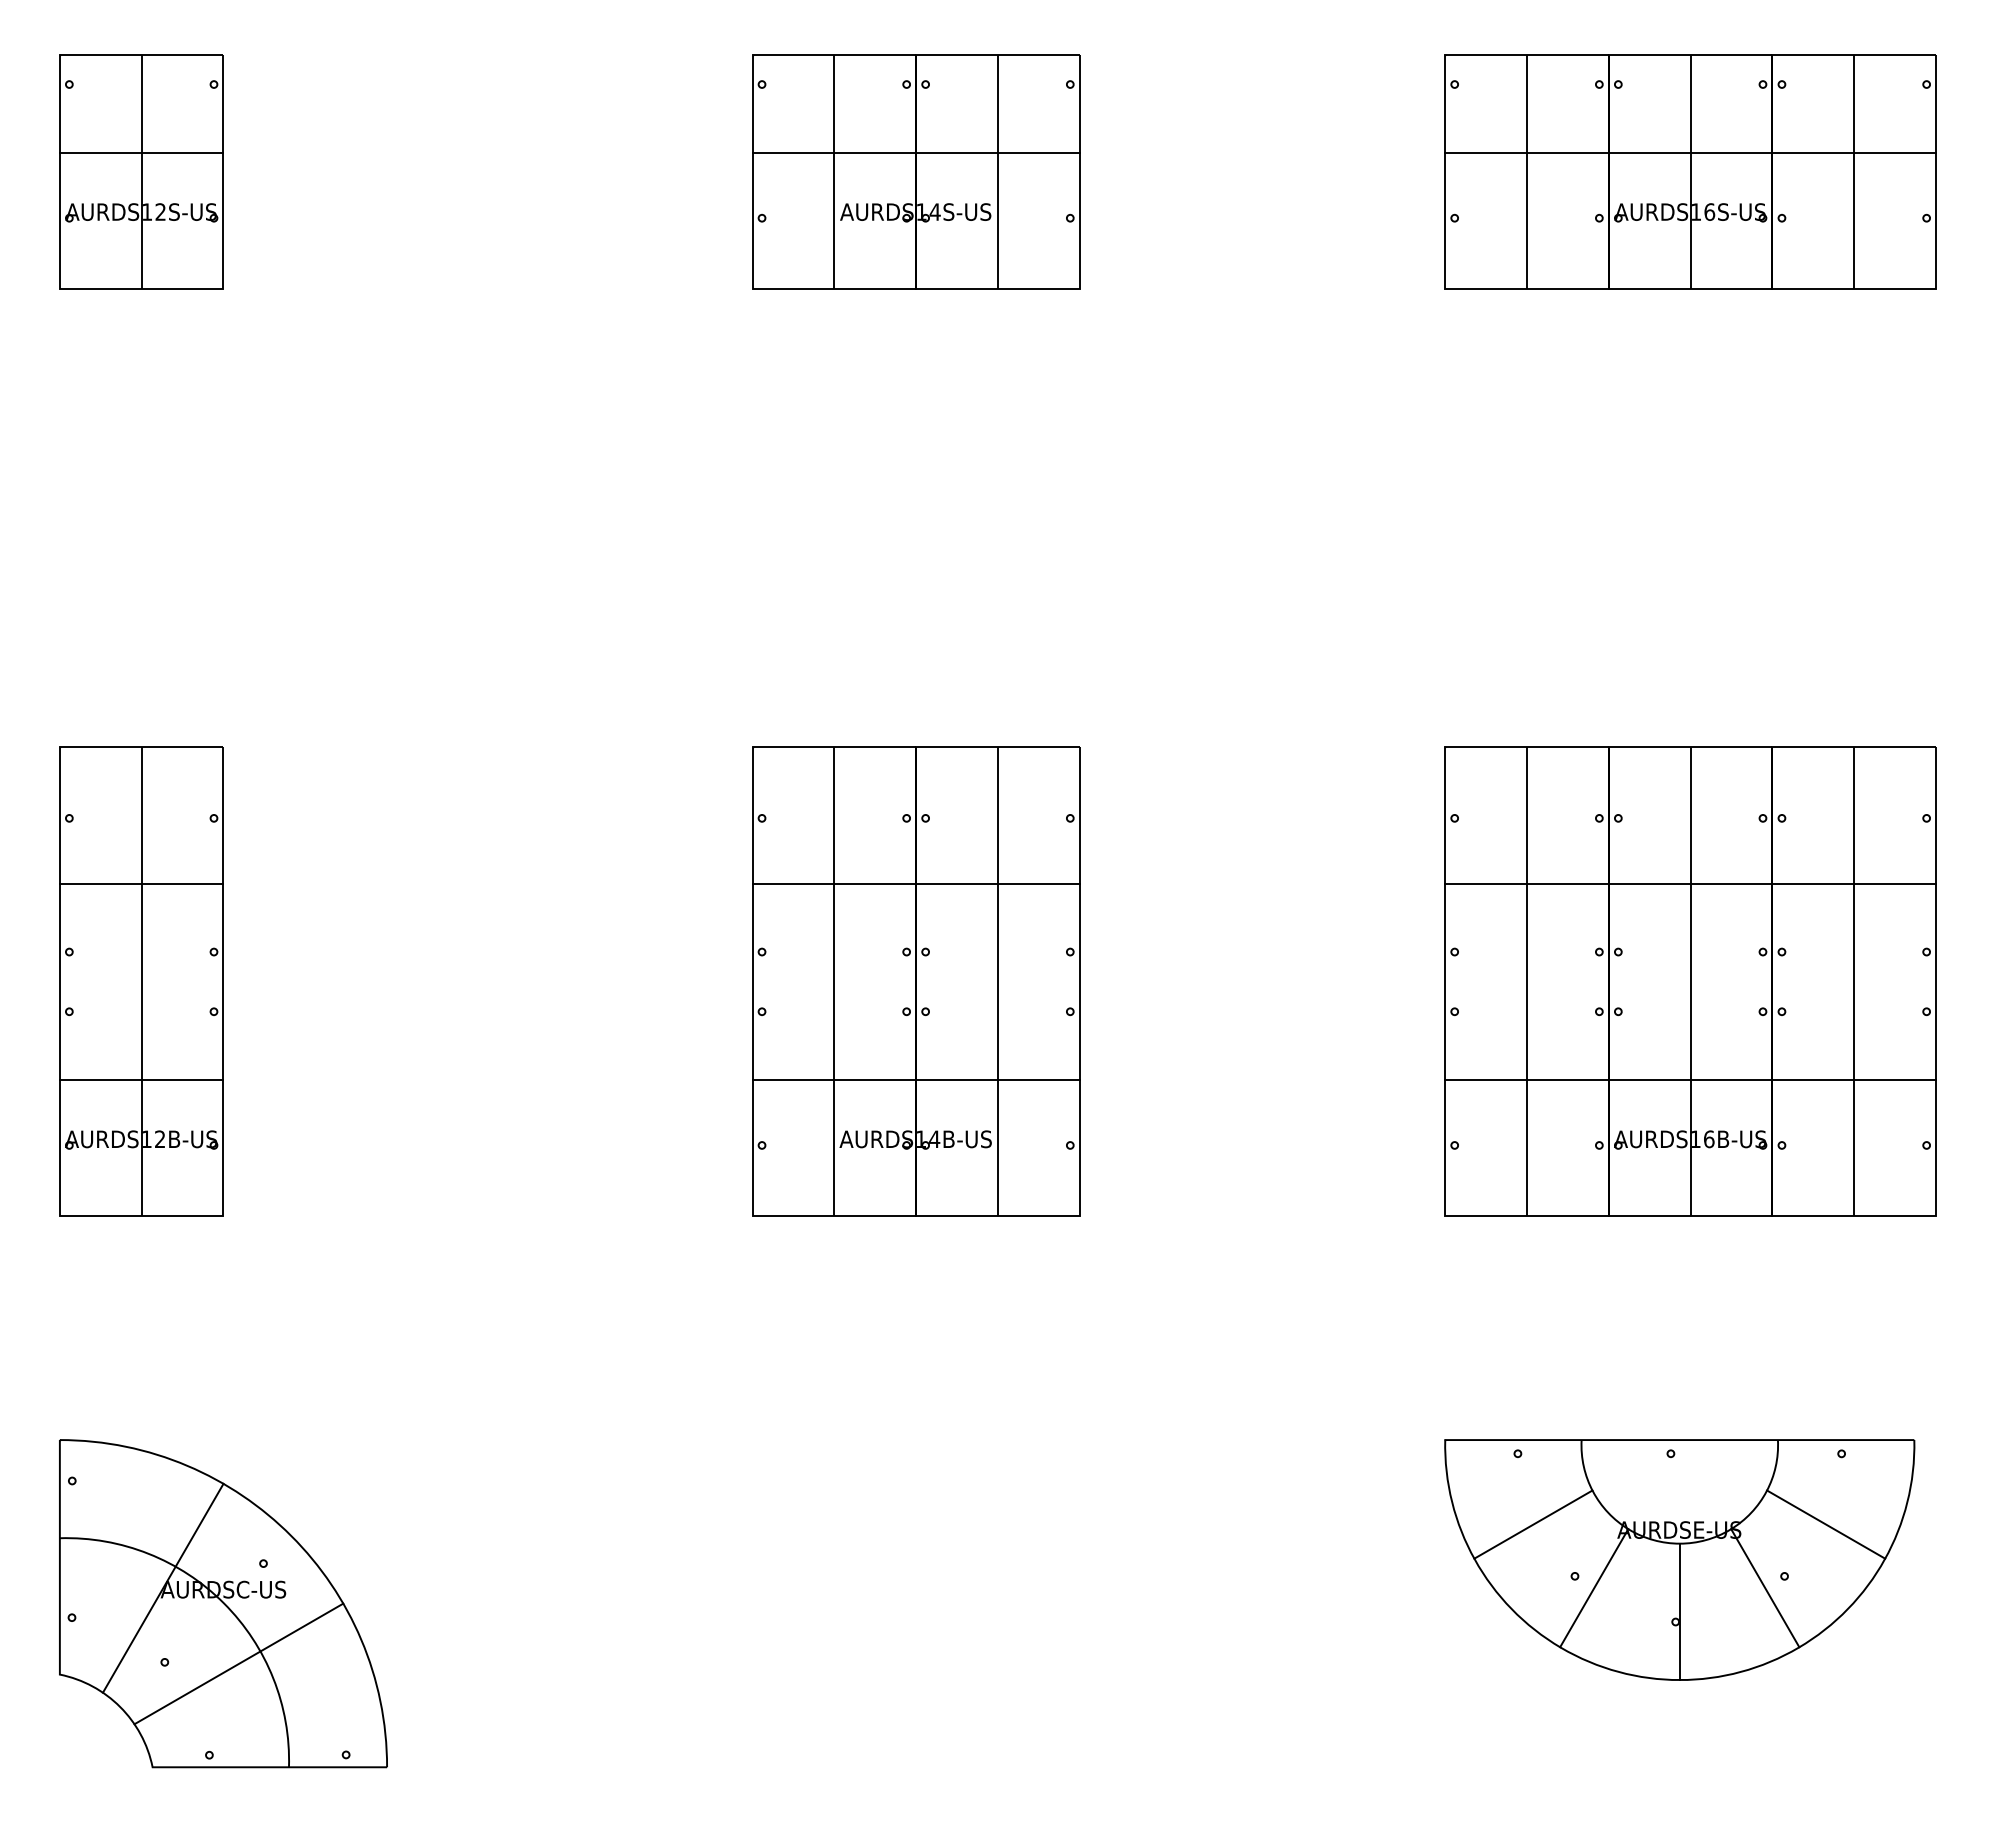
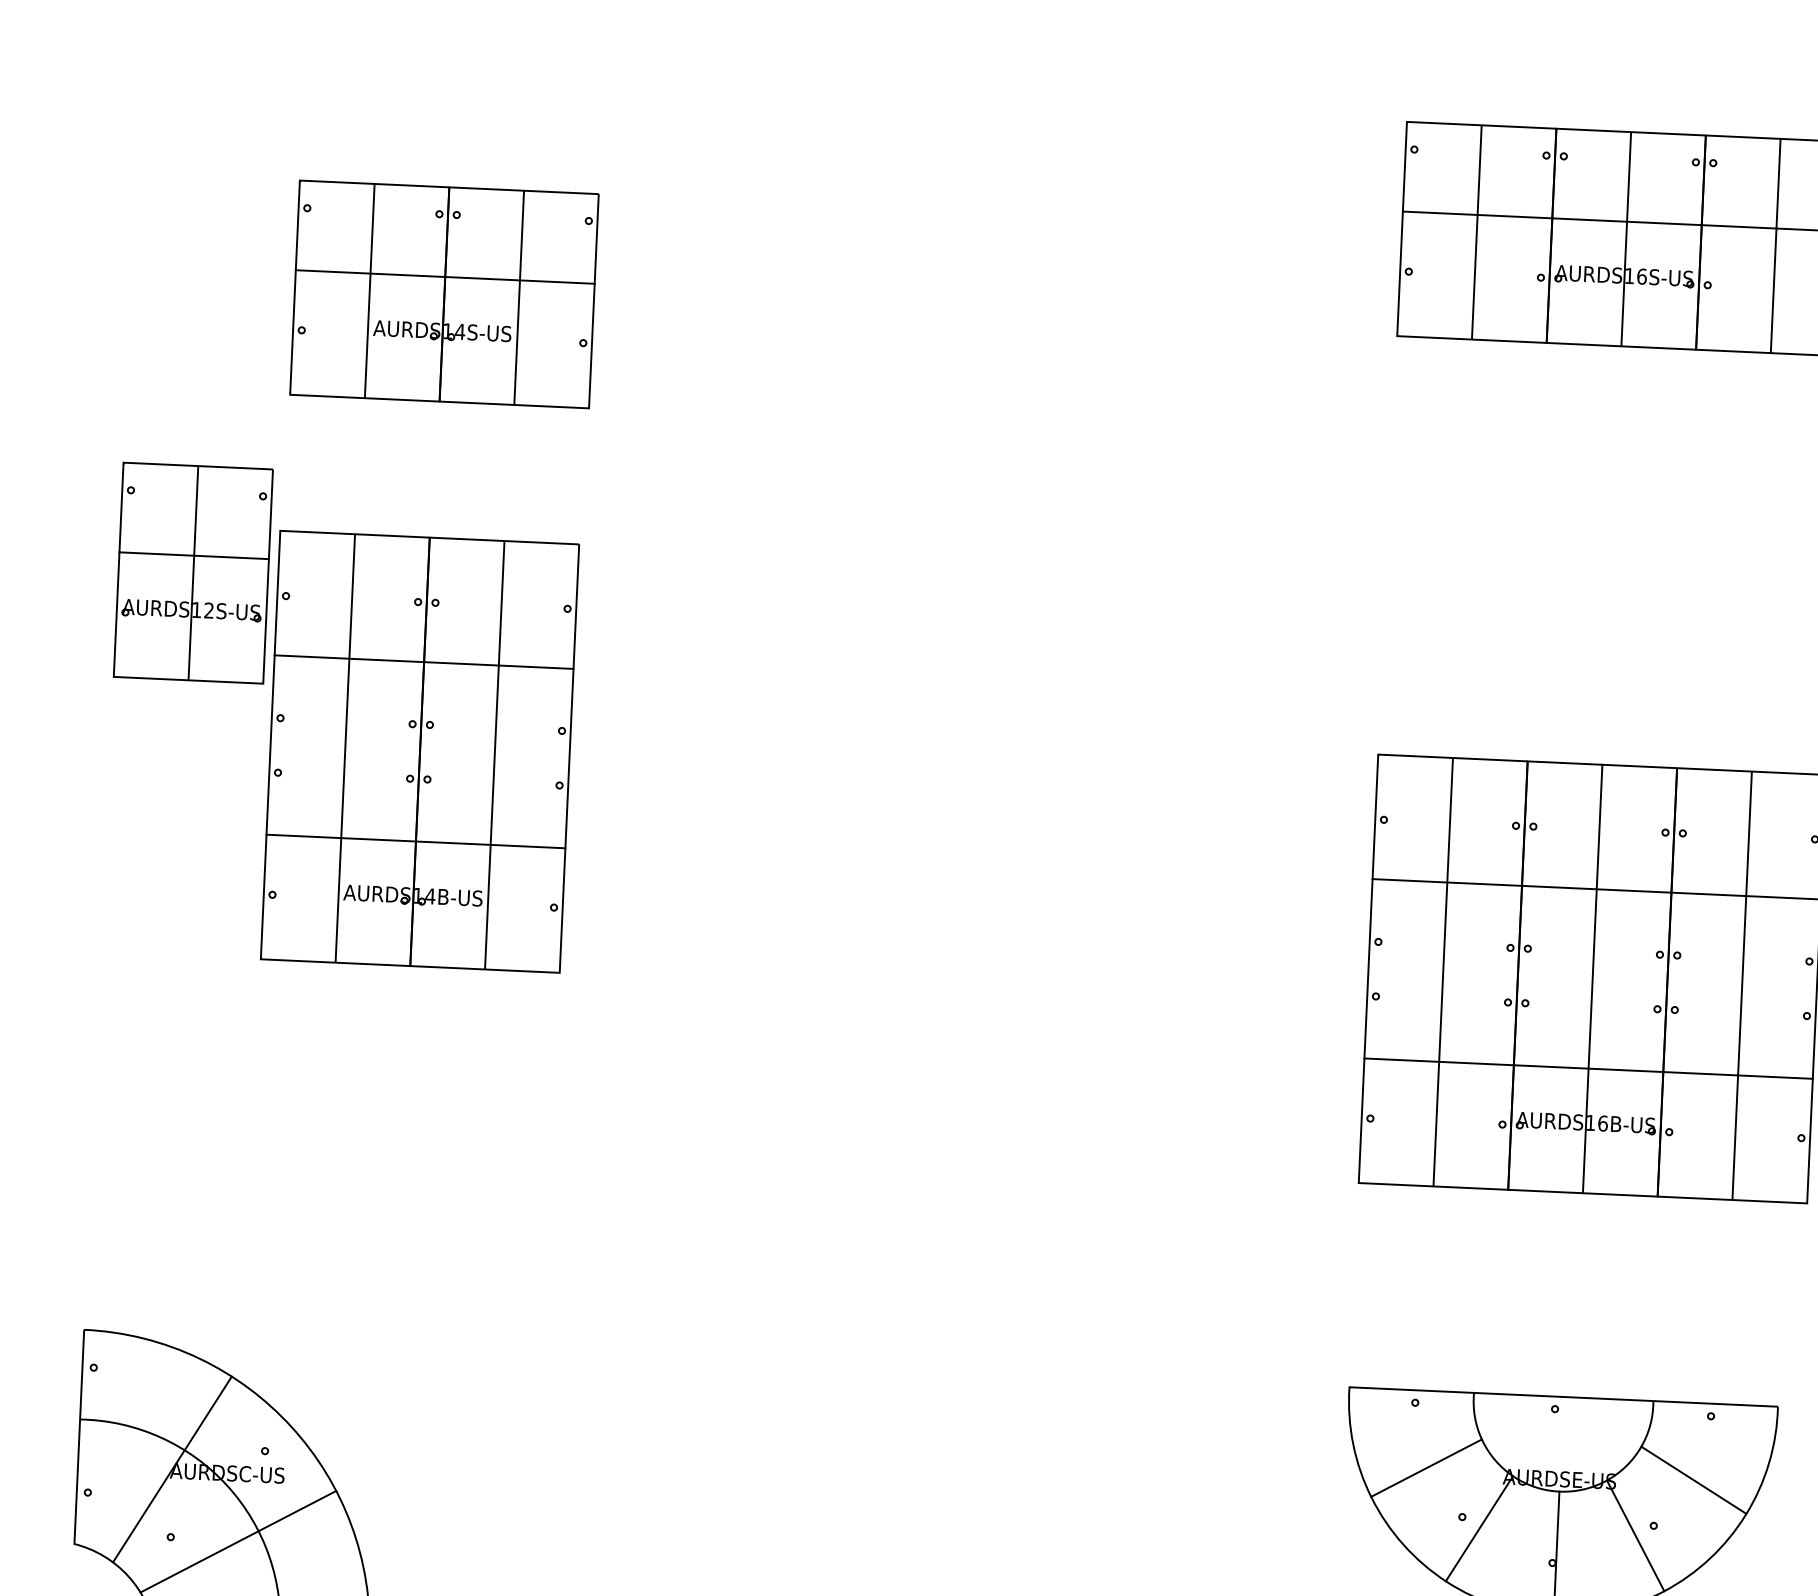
part: (141, 171) -> (193, 572), moved
part: (916, 171) -> (444, 294), moved
part: (141, 981) -> (177, 914), removed
part: (916, 981) -> (420, 751), moved

